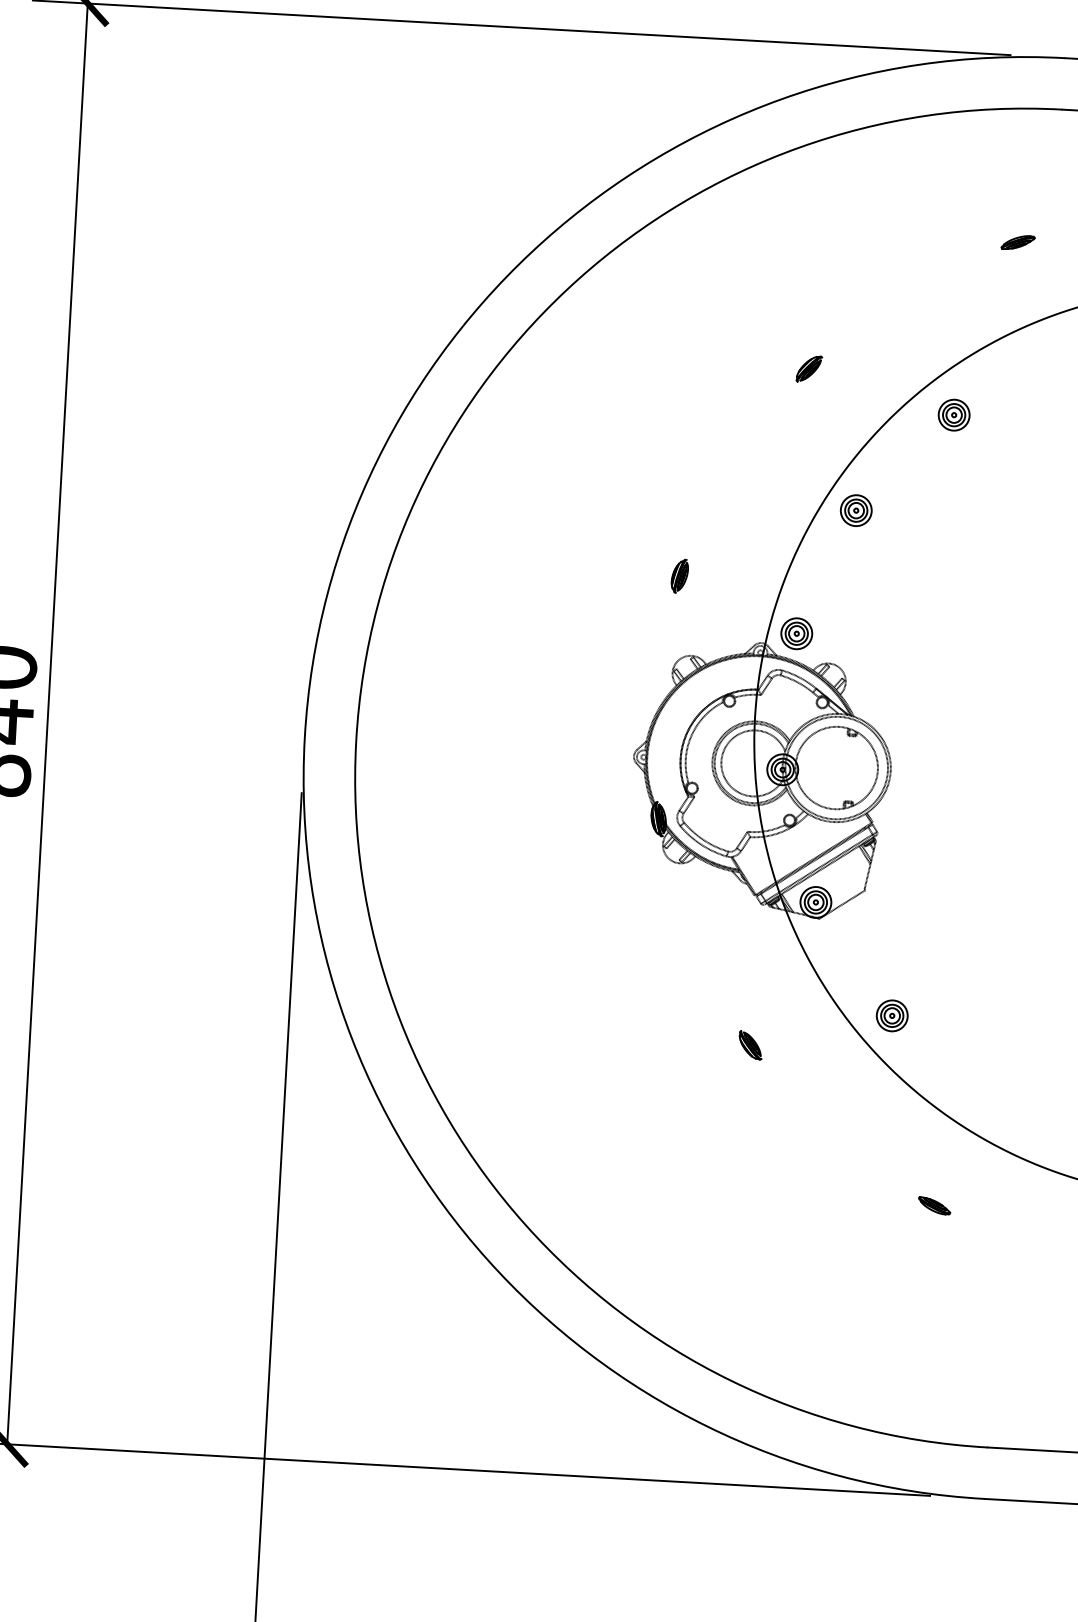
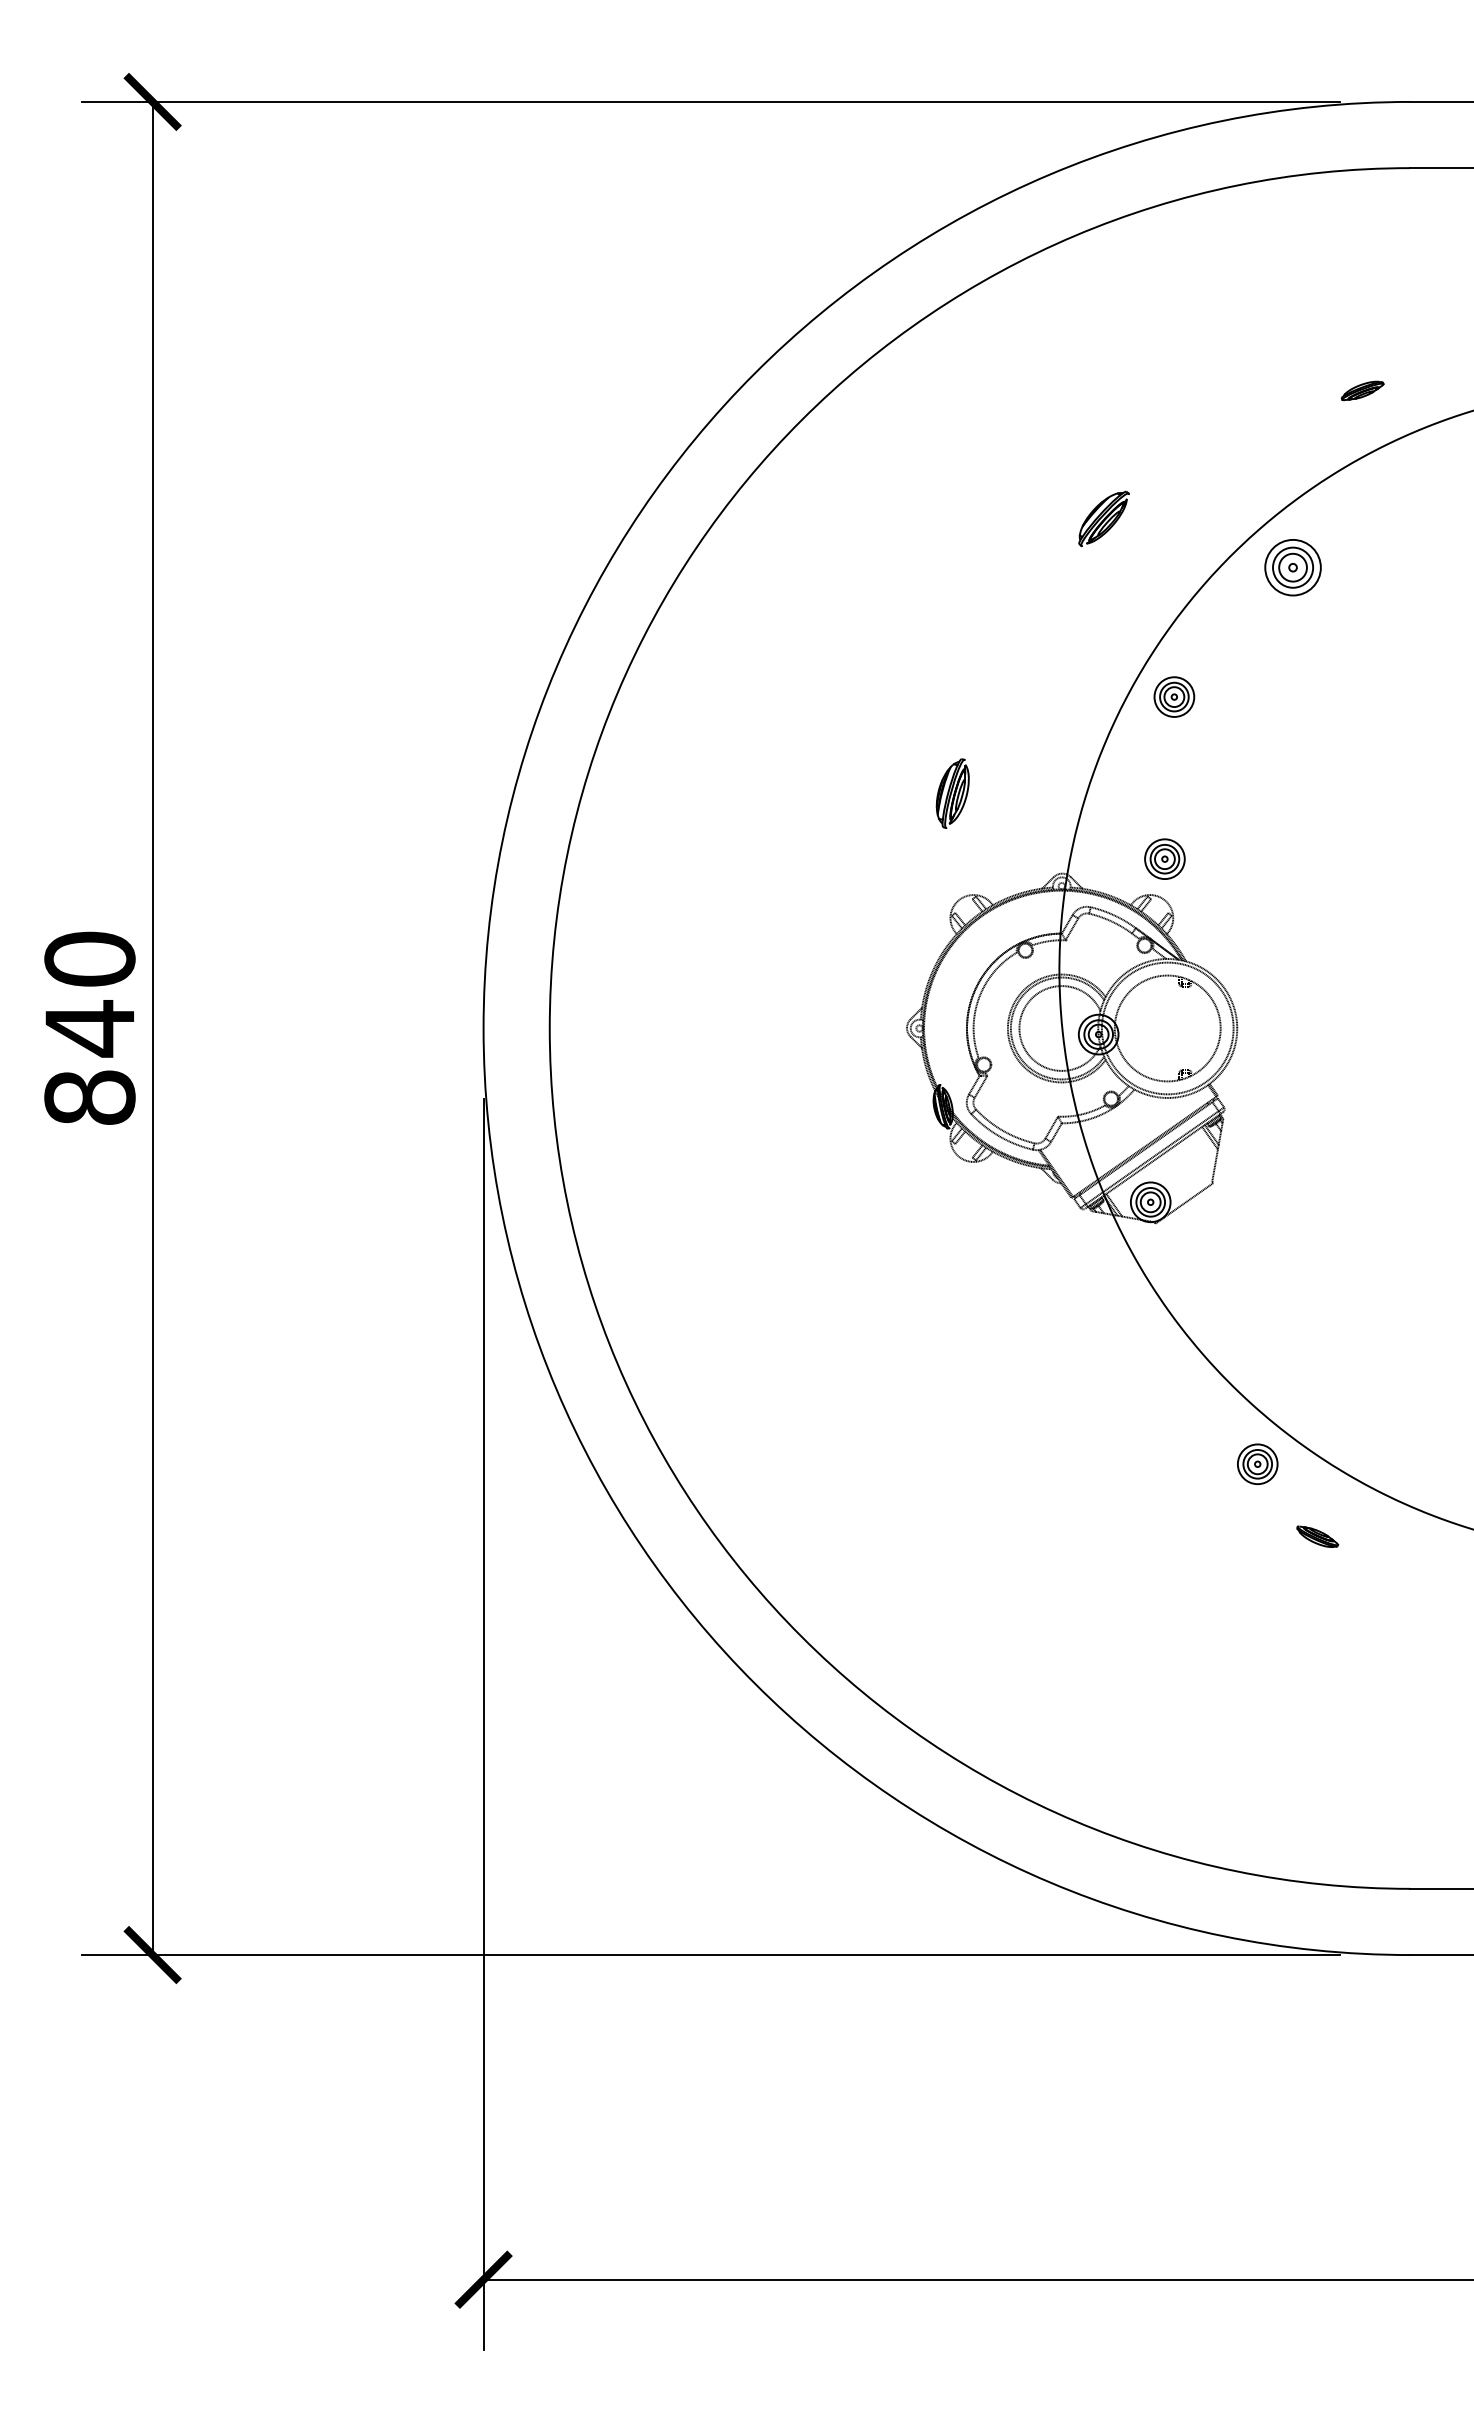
part: (1017, 242) -> (1362, 390), moved
part: (808, 368) -> (1103, 518), size x1.6
part: (953, 415) -> (1292, 567), size x1.4
part: (679, 575) -> (952, 793), size x1.6
part: (796, 633) -> (1164, 858), moved
part: (892, 1015) -> (1257, 1463), moved
part: (750, 1044) -> (1076, 1389), removed
part: (934, 1205) -> (1317, 1536), moved

